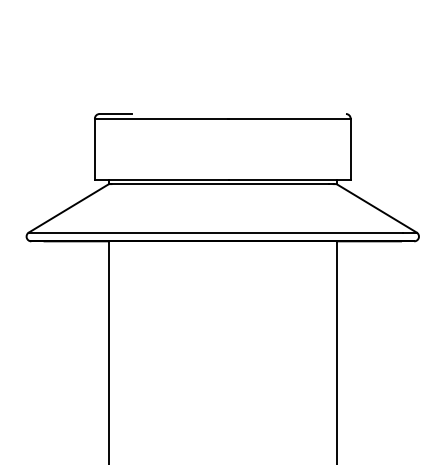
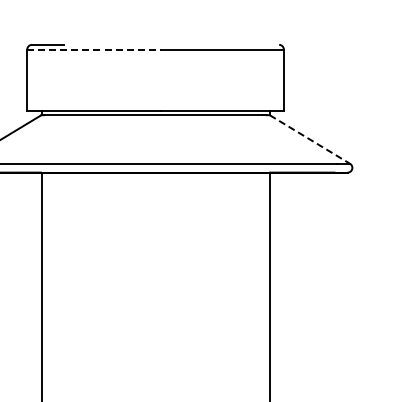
line: (161, 118) -> (94, 49), solid -> dashed
line: (376, 208) -> (309, 139), solid -> dashed

